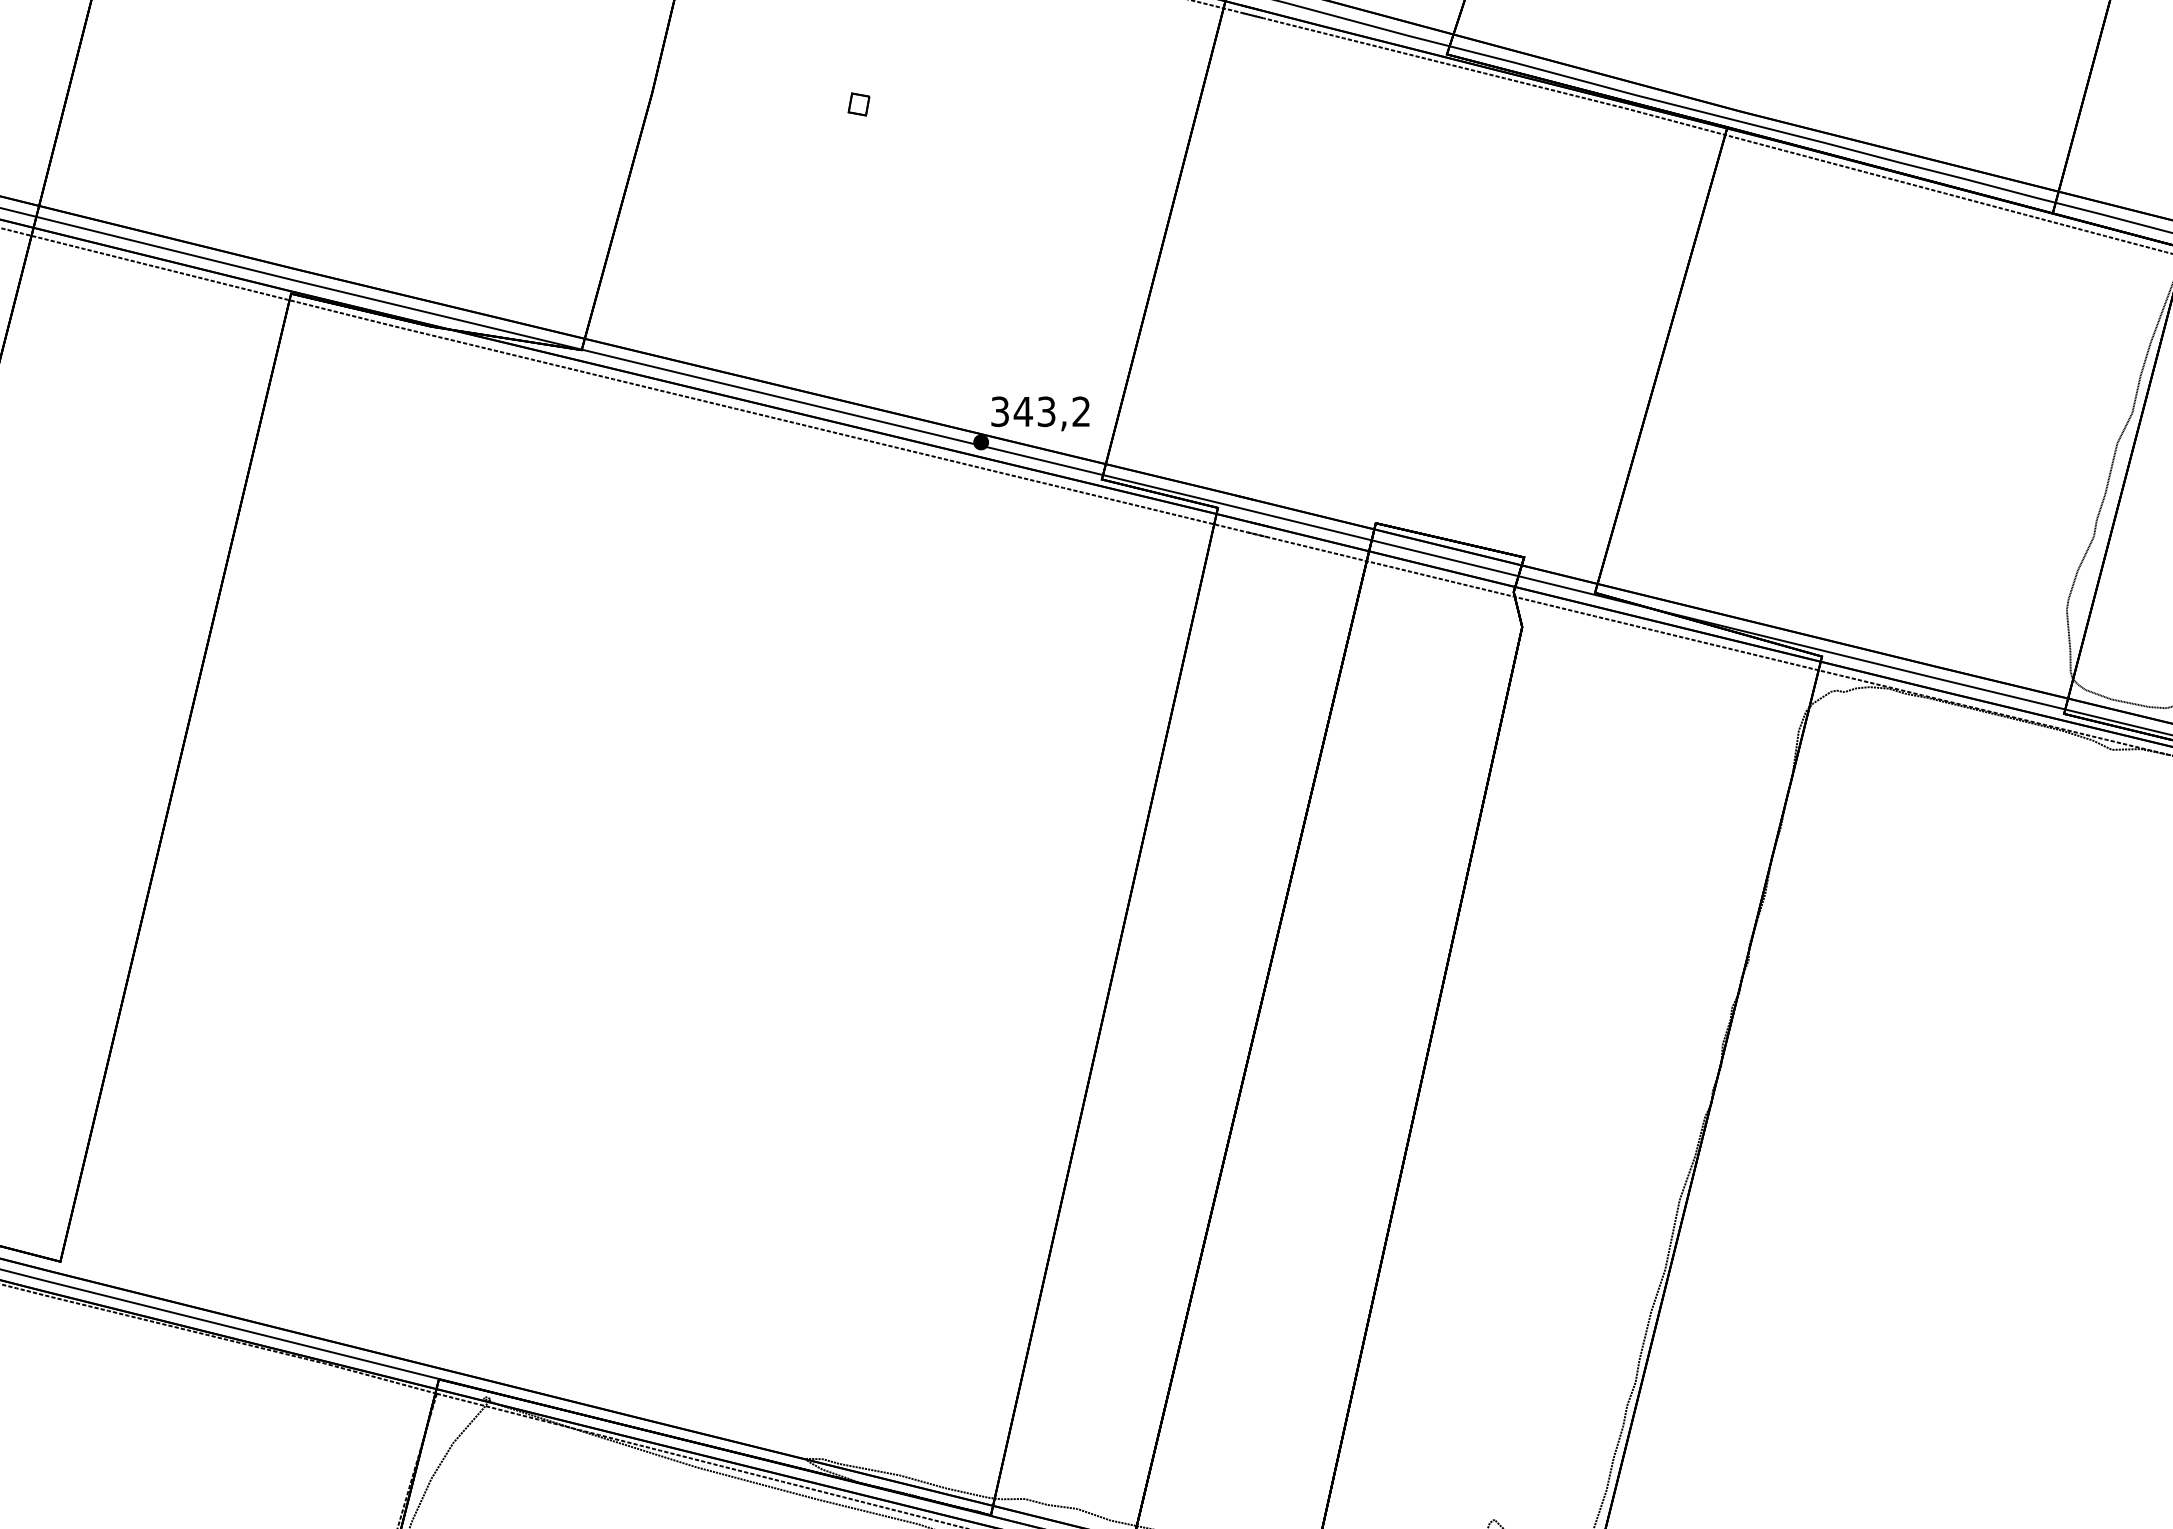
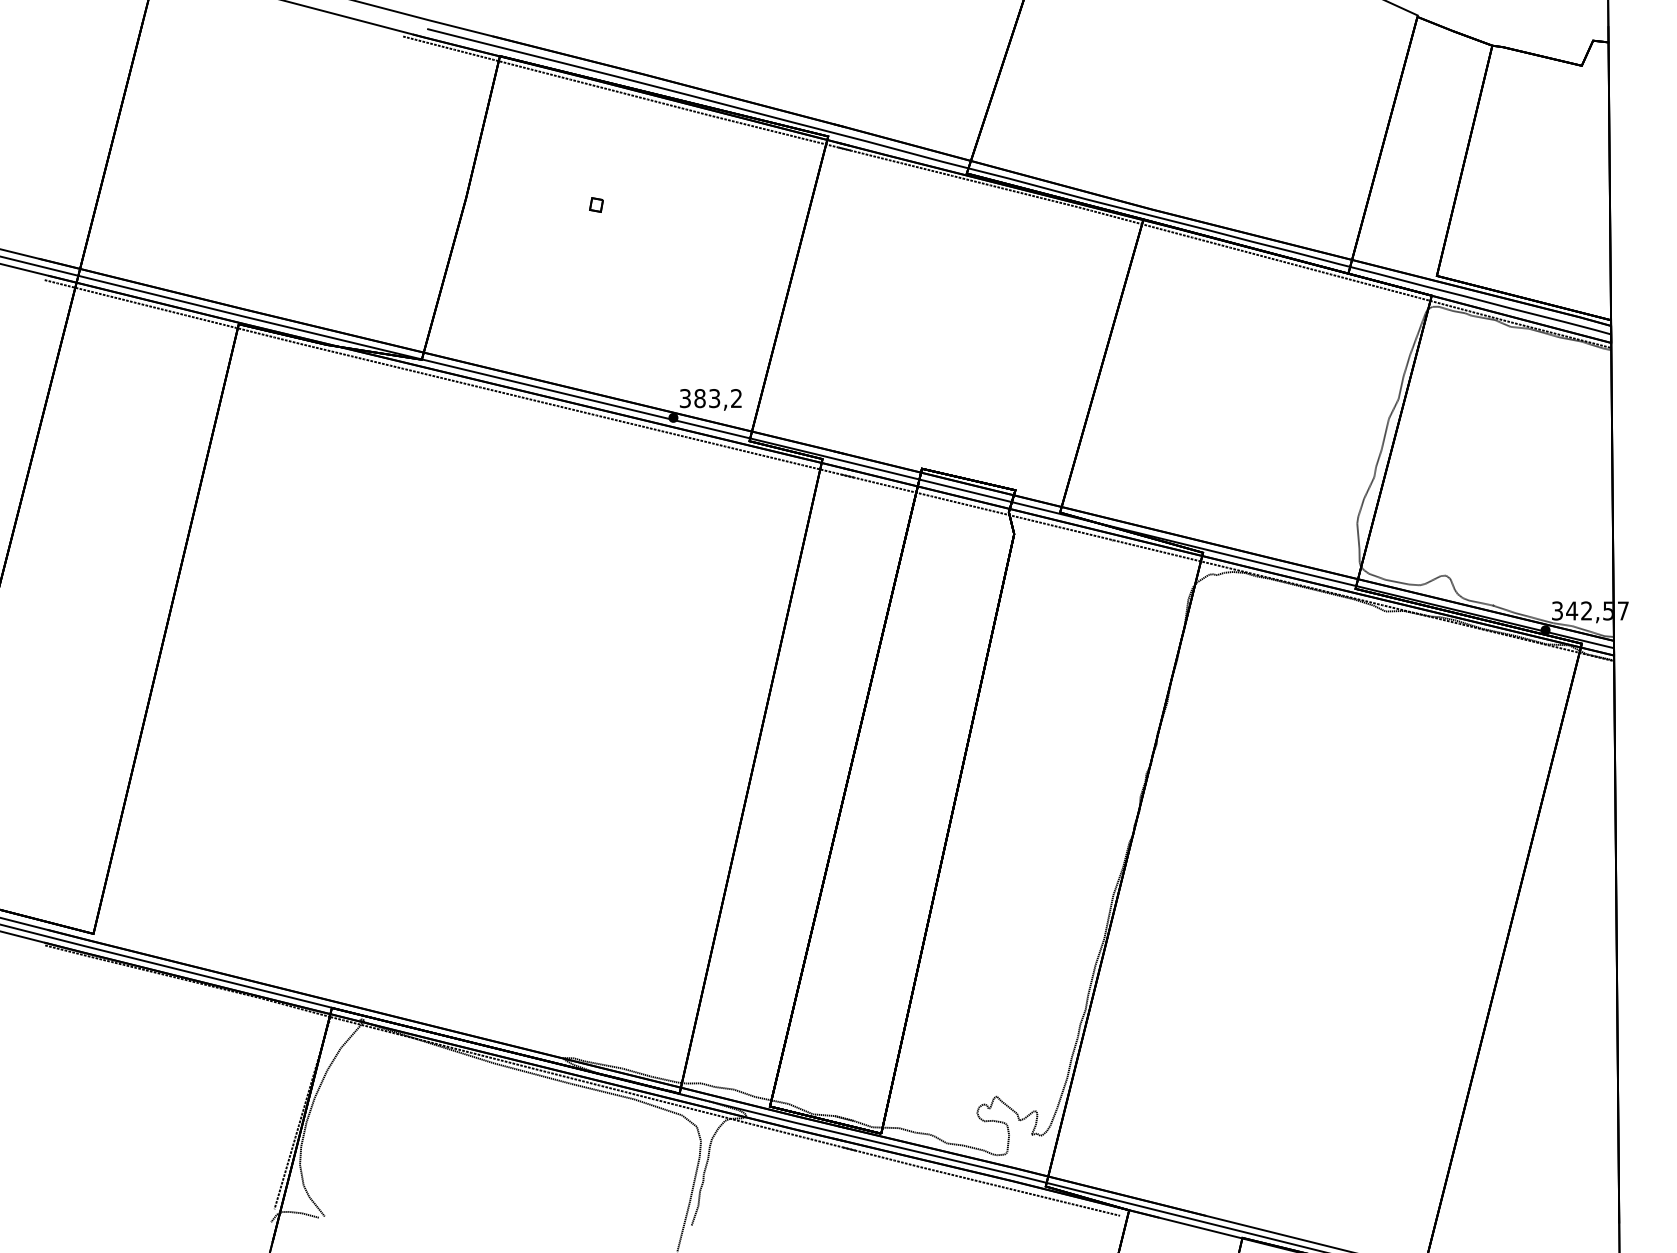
text: (1022, 411) -> (699, 398), 343,2 -> 383,2

